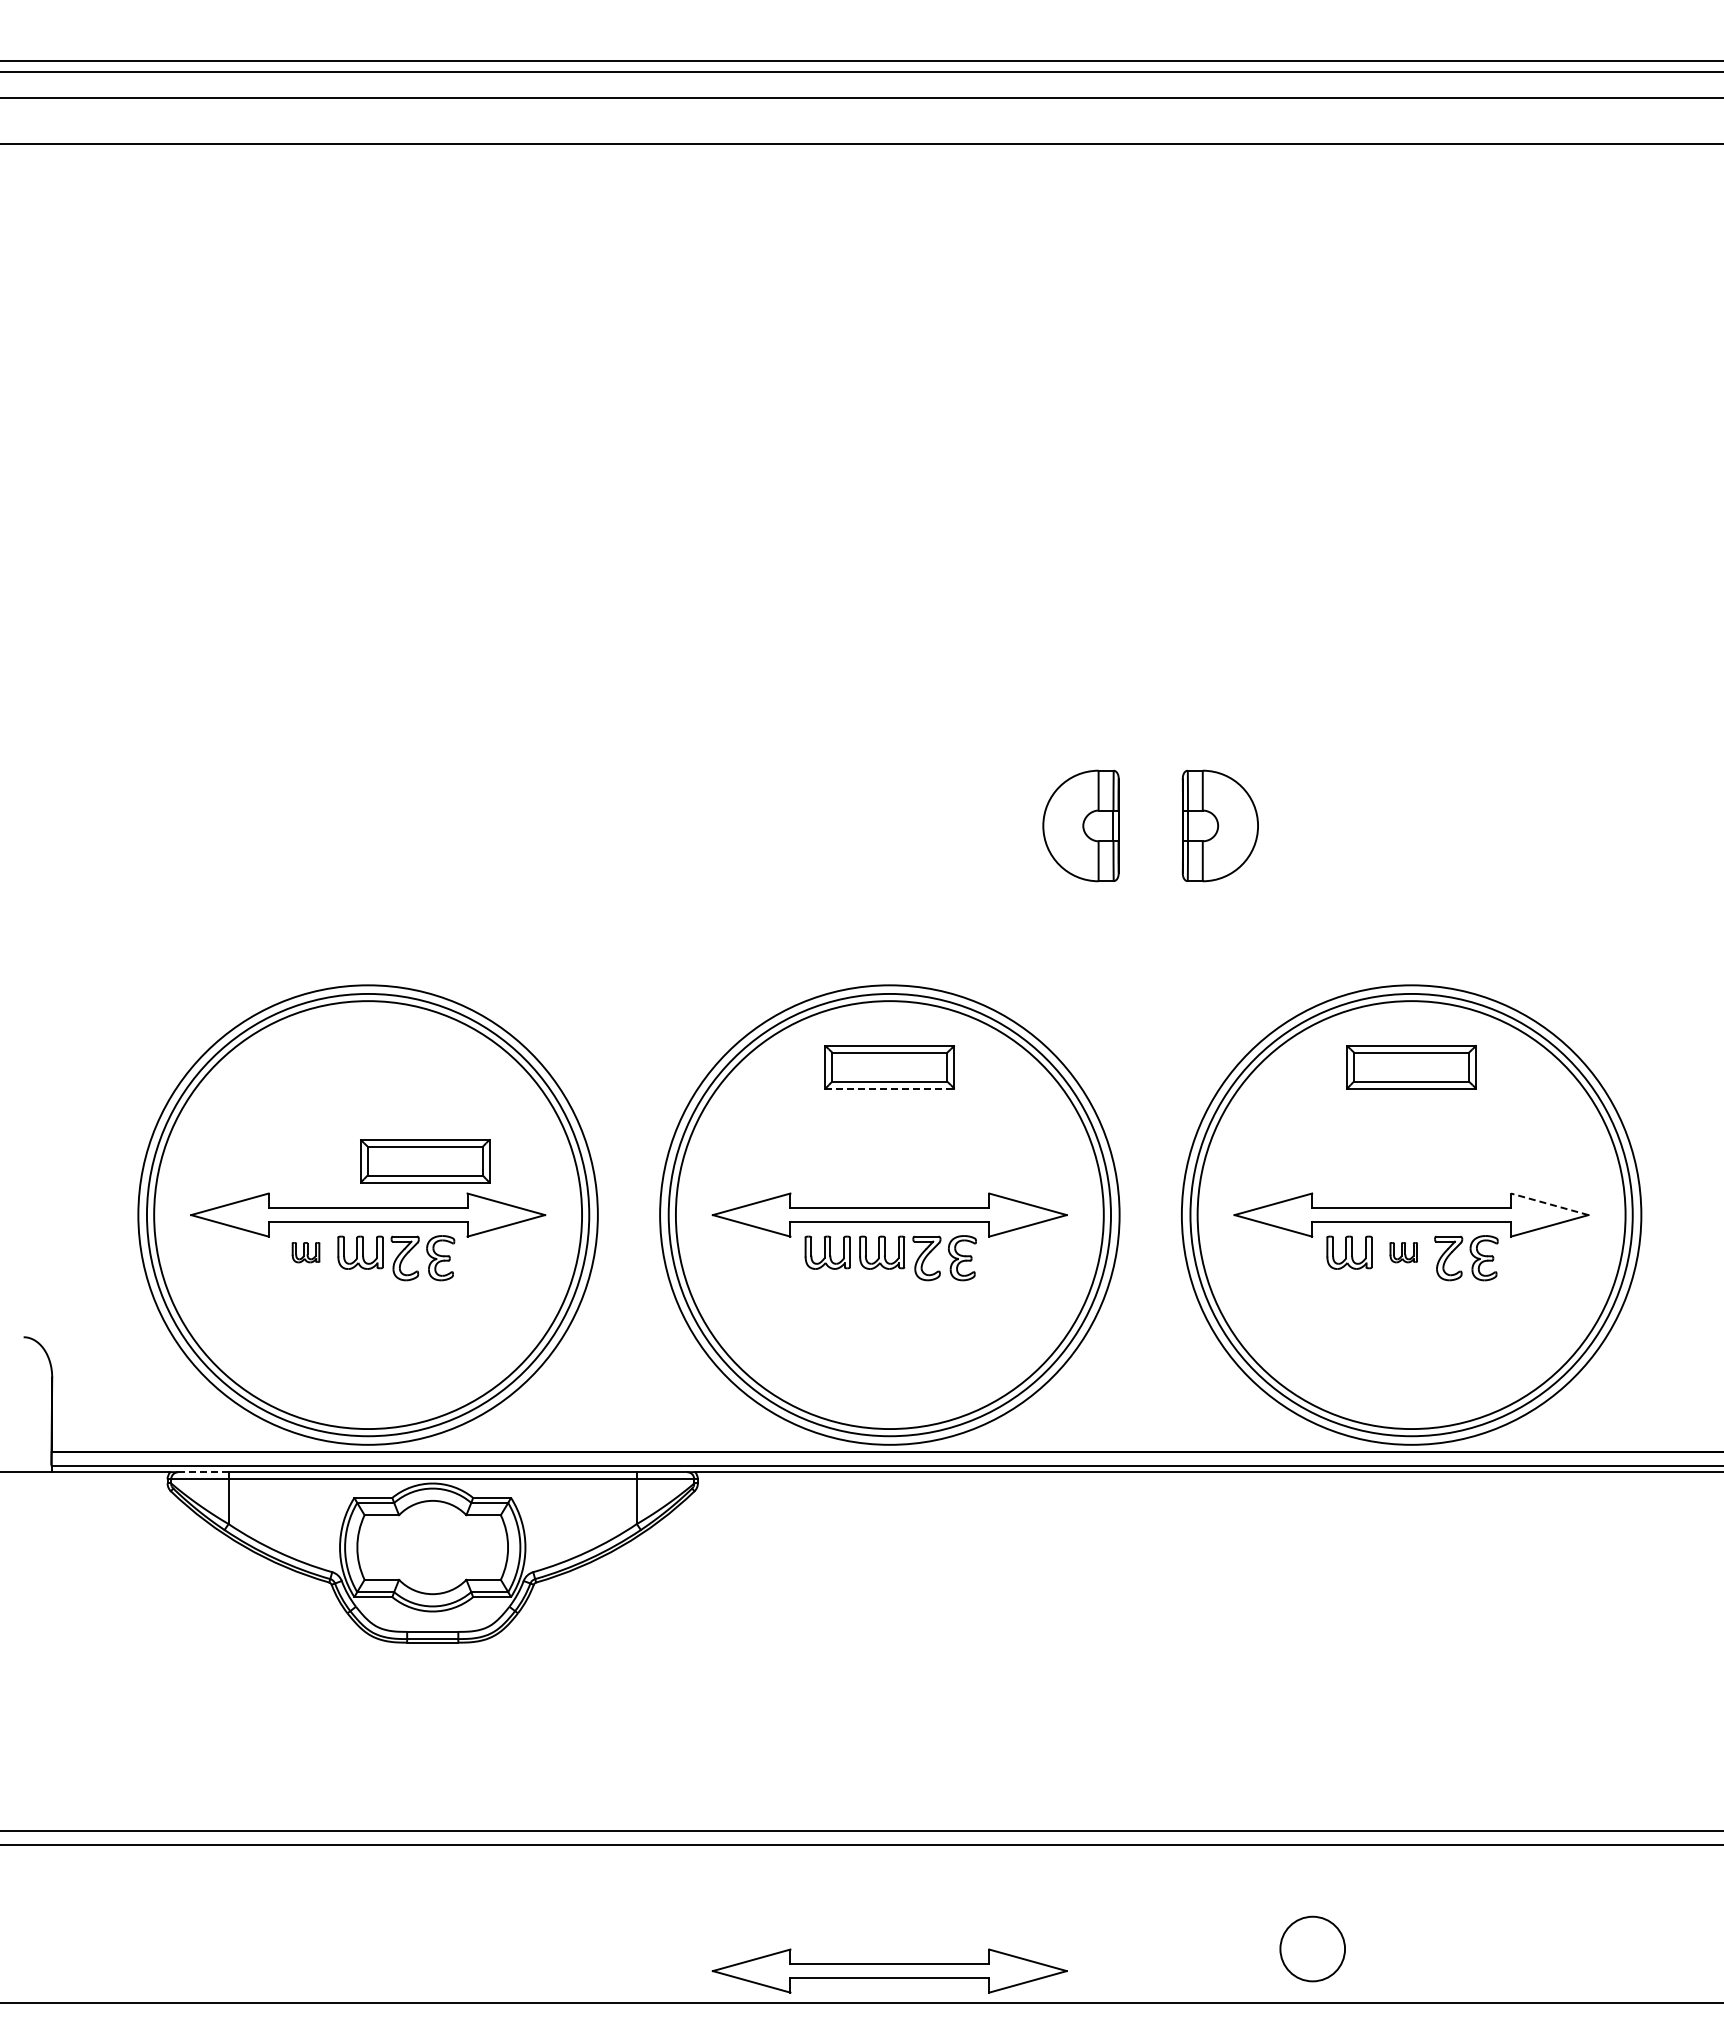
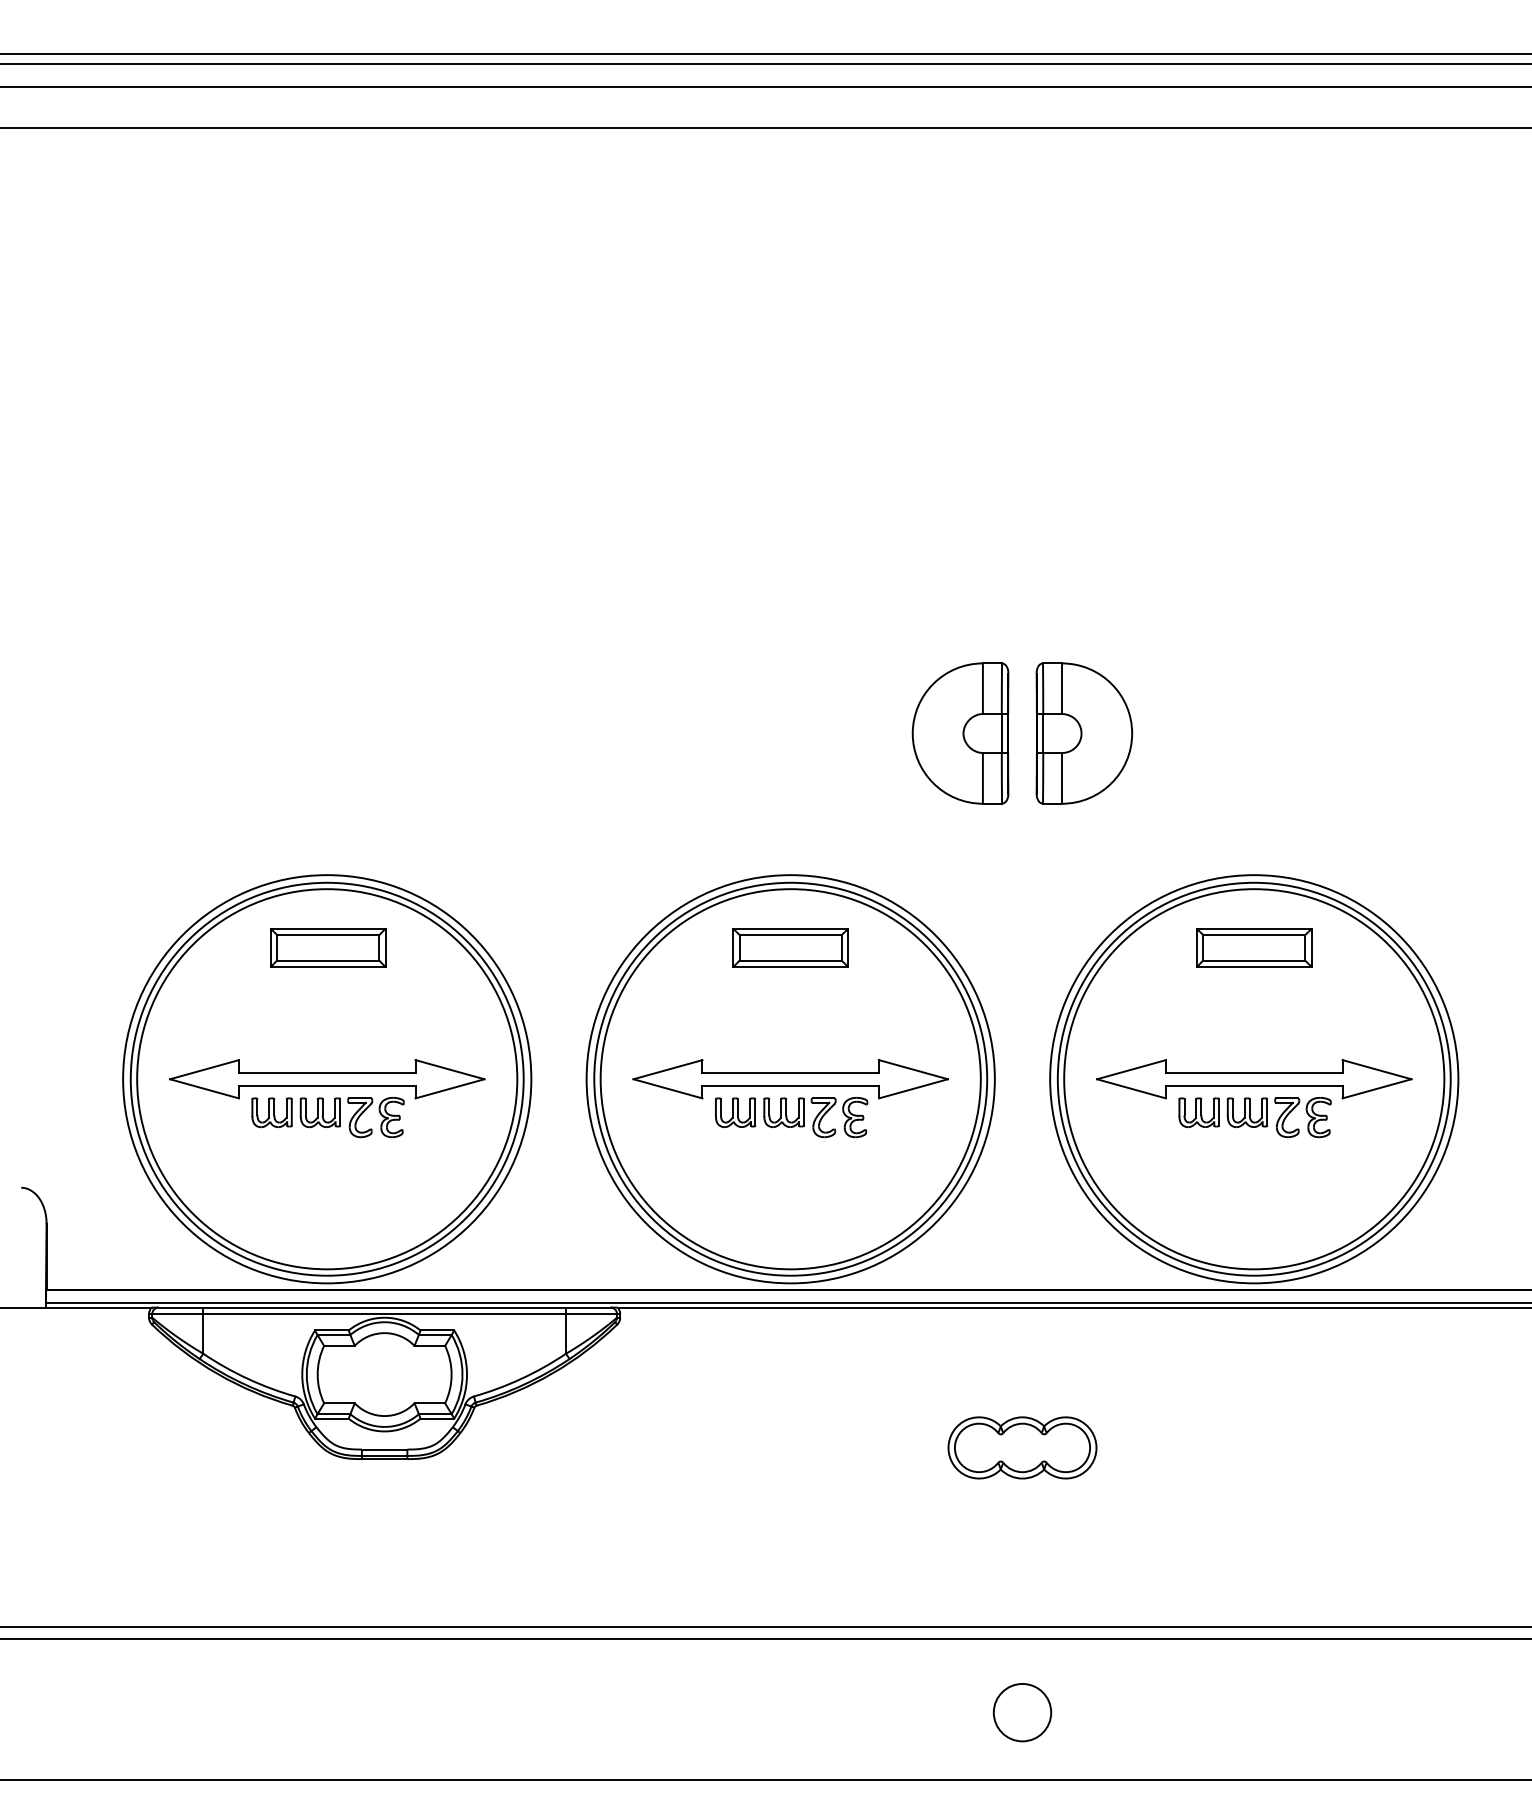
part: (1080, 825) -> (960, 733), size x1.43
part: (1220, 825) -> (1084, 733), size x1.43
line: (889, 1088) -> (790, 966), dashed -> solid
part: (425, 1161) -> (328, 948), moved
line: (1549, 1204) -> (1376, 1069), dashed -> solid
part: (305, 1252) -> (271, 1112), size x1.67
part: (1403, 1252) -> (1247, 1112), size x1.67
line: (203, 1472) -> (180, 1307), dashed -> solid
part: (1150, 1629) -> (1022, 1447), added
circle: (1312, 1948) -> (1022, 1712), moved
part: (889, 1970) -> (790, 1750), removed

